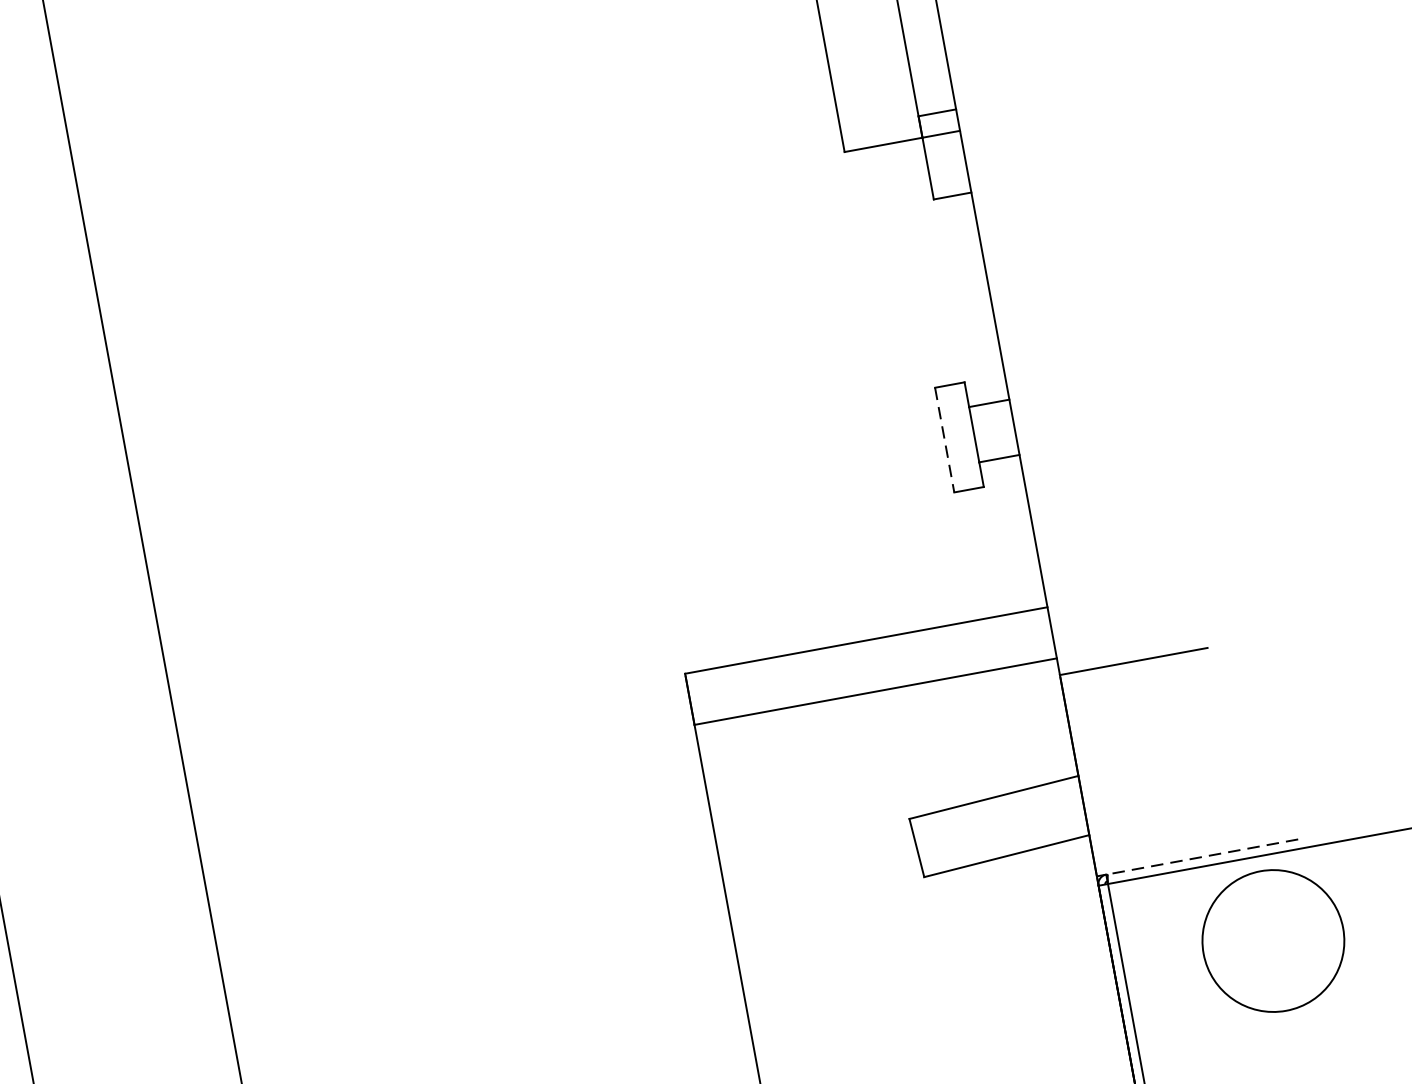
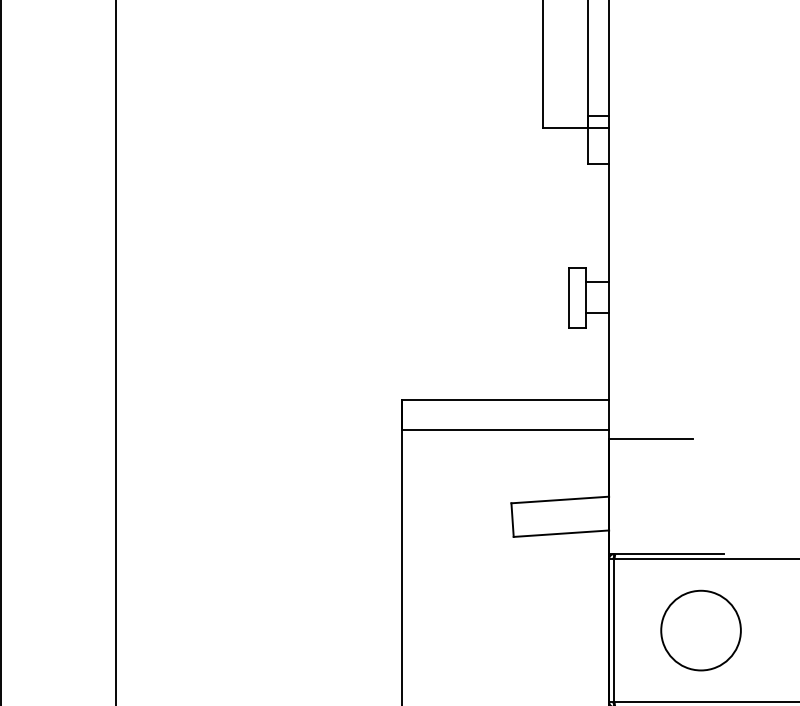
line: (945, 439) -> (569, 297), dashed -> solid
line: (1197, 858) -> (666, 554), dashed -> solid
circle: (1272, 941) -> (700, 630), moved

